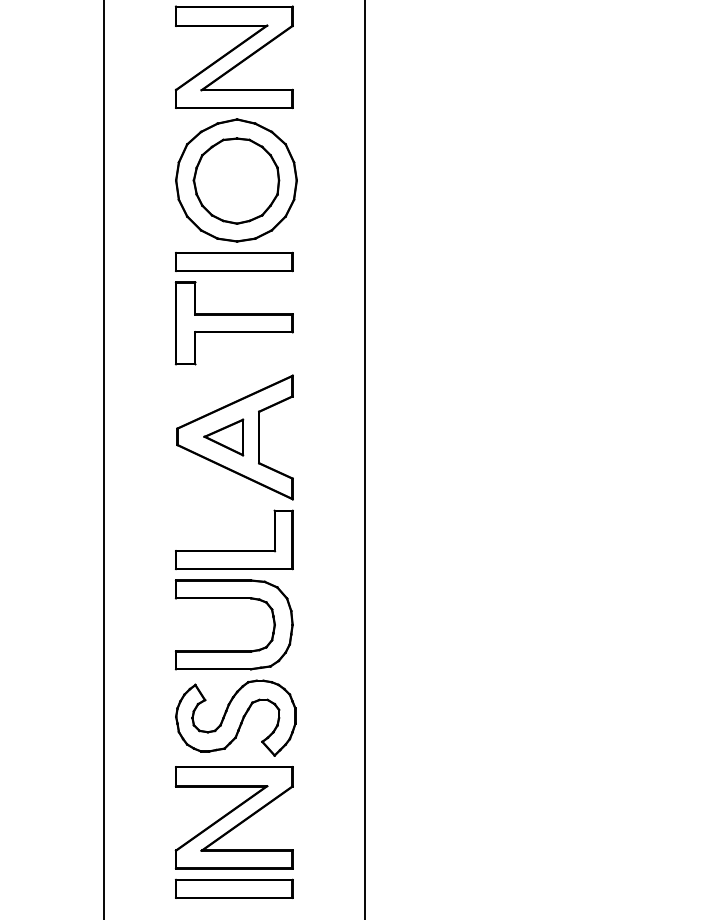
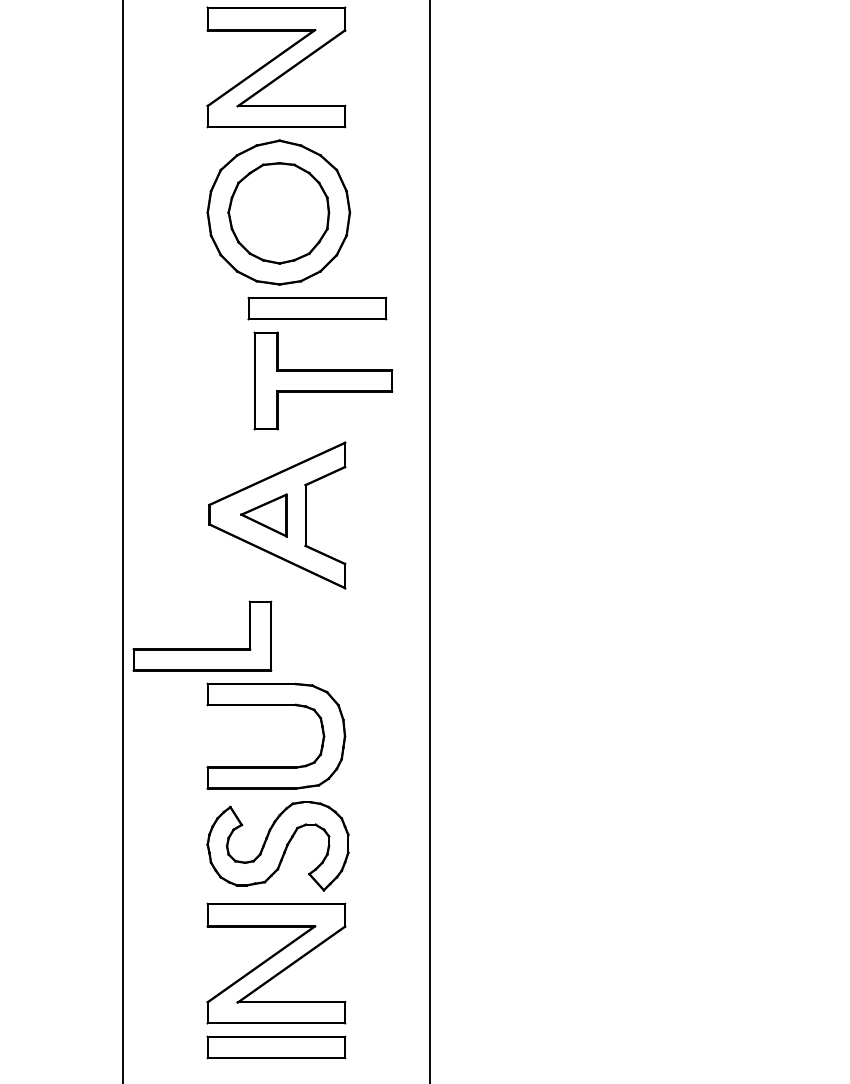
part: (234, 261) -> (317, 308), moved
part: (234, 322) -> (323, 380), moved
part: (234, 550) -> (202, 648), moved

